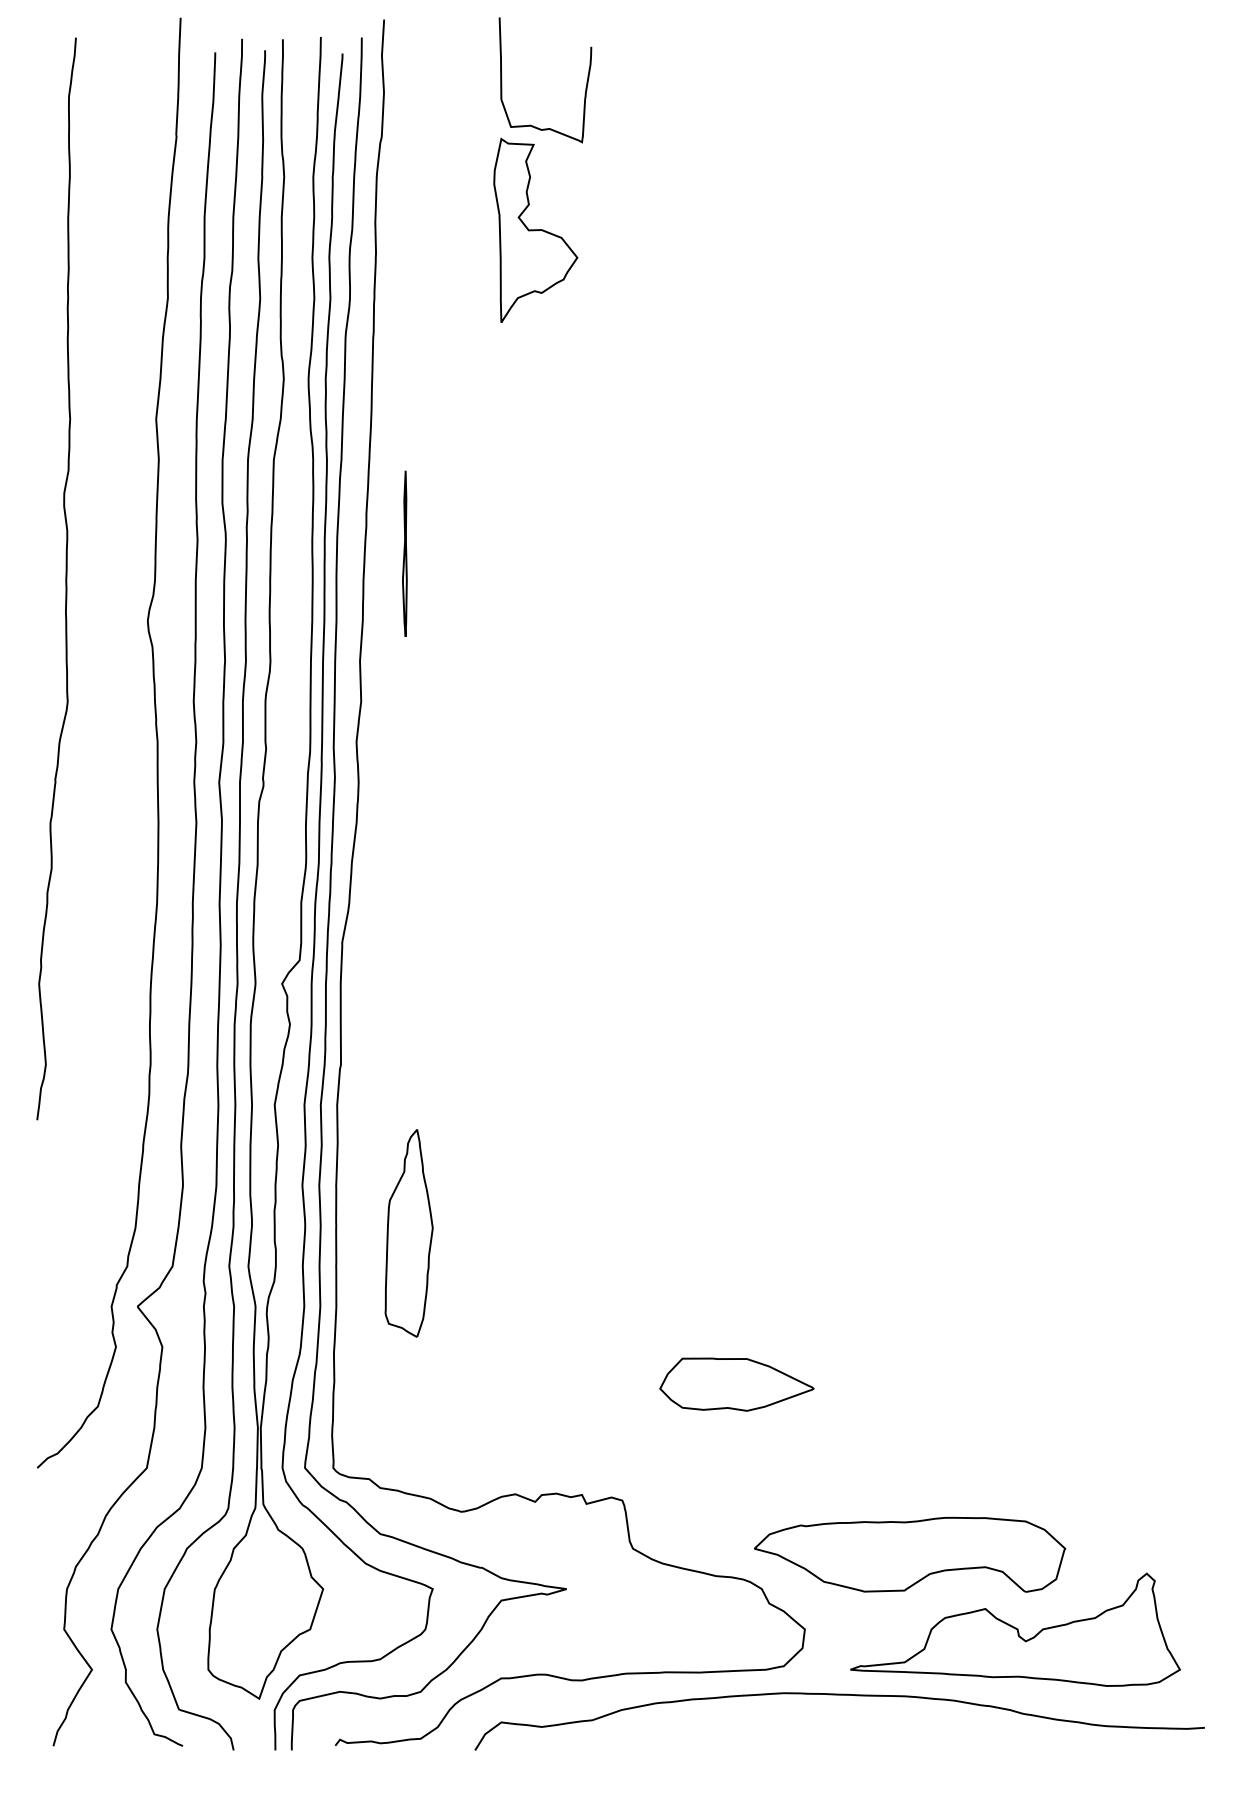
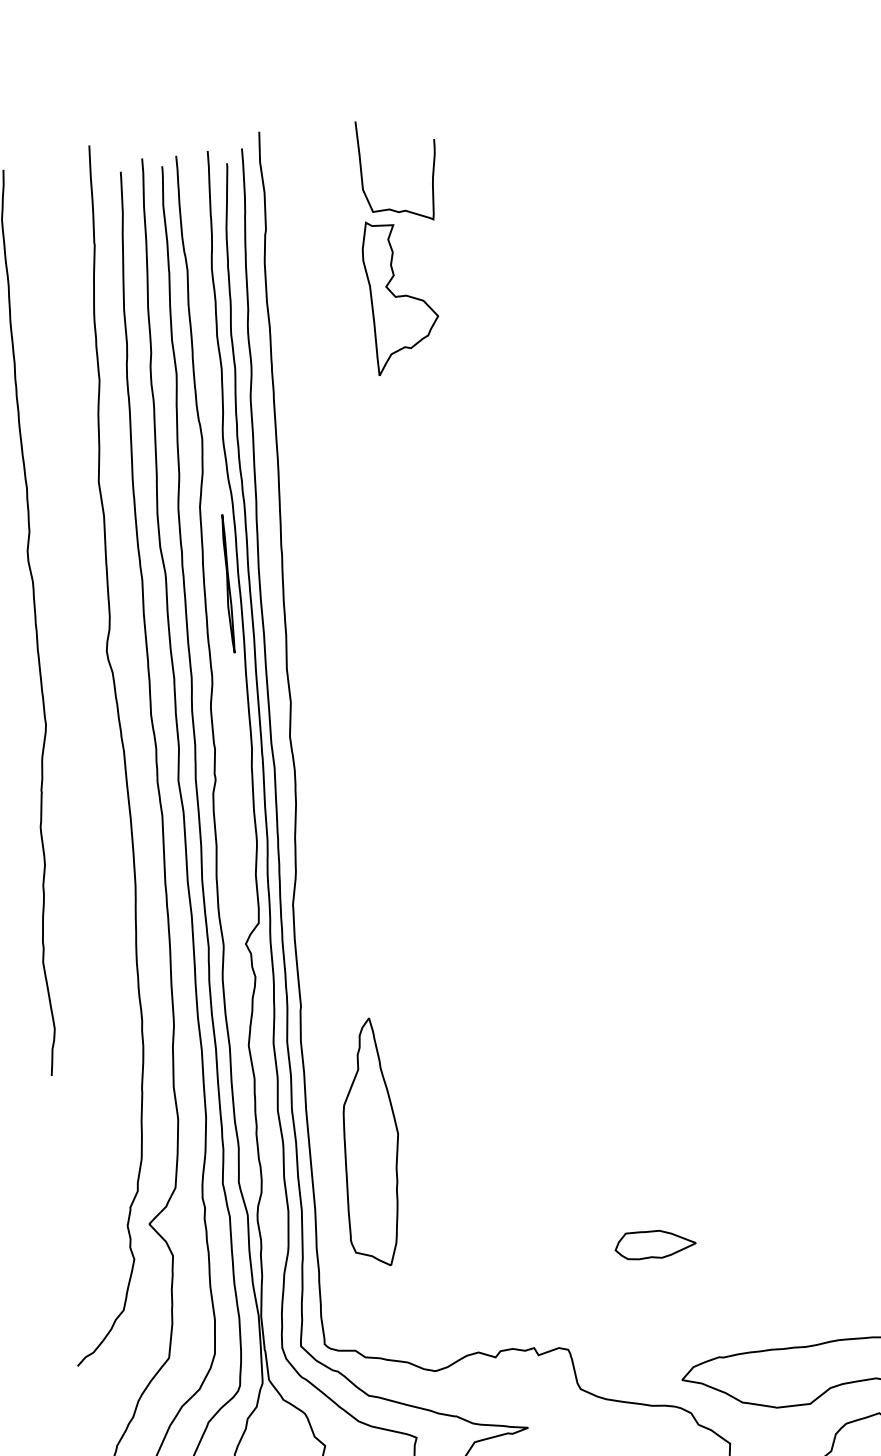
part: (404, 553) -> (227, 583), moved
part: (408, 1233) -> (369, 1142), size x1.43
part: (737, 1384) -> (655, 1244), size x0.62

